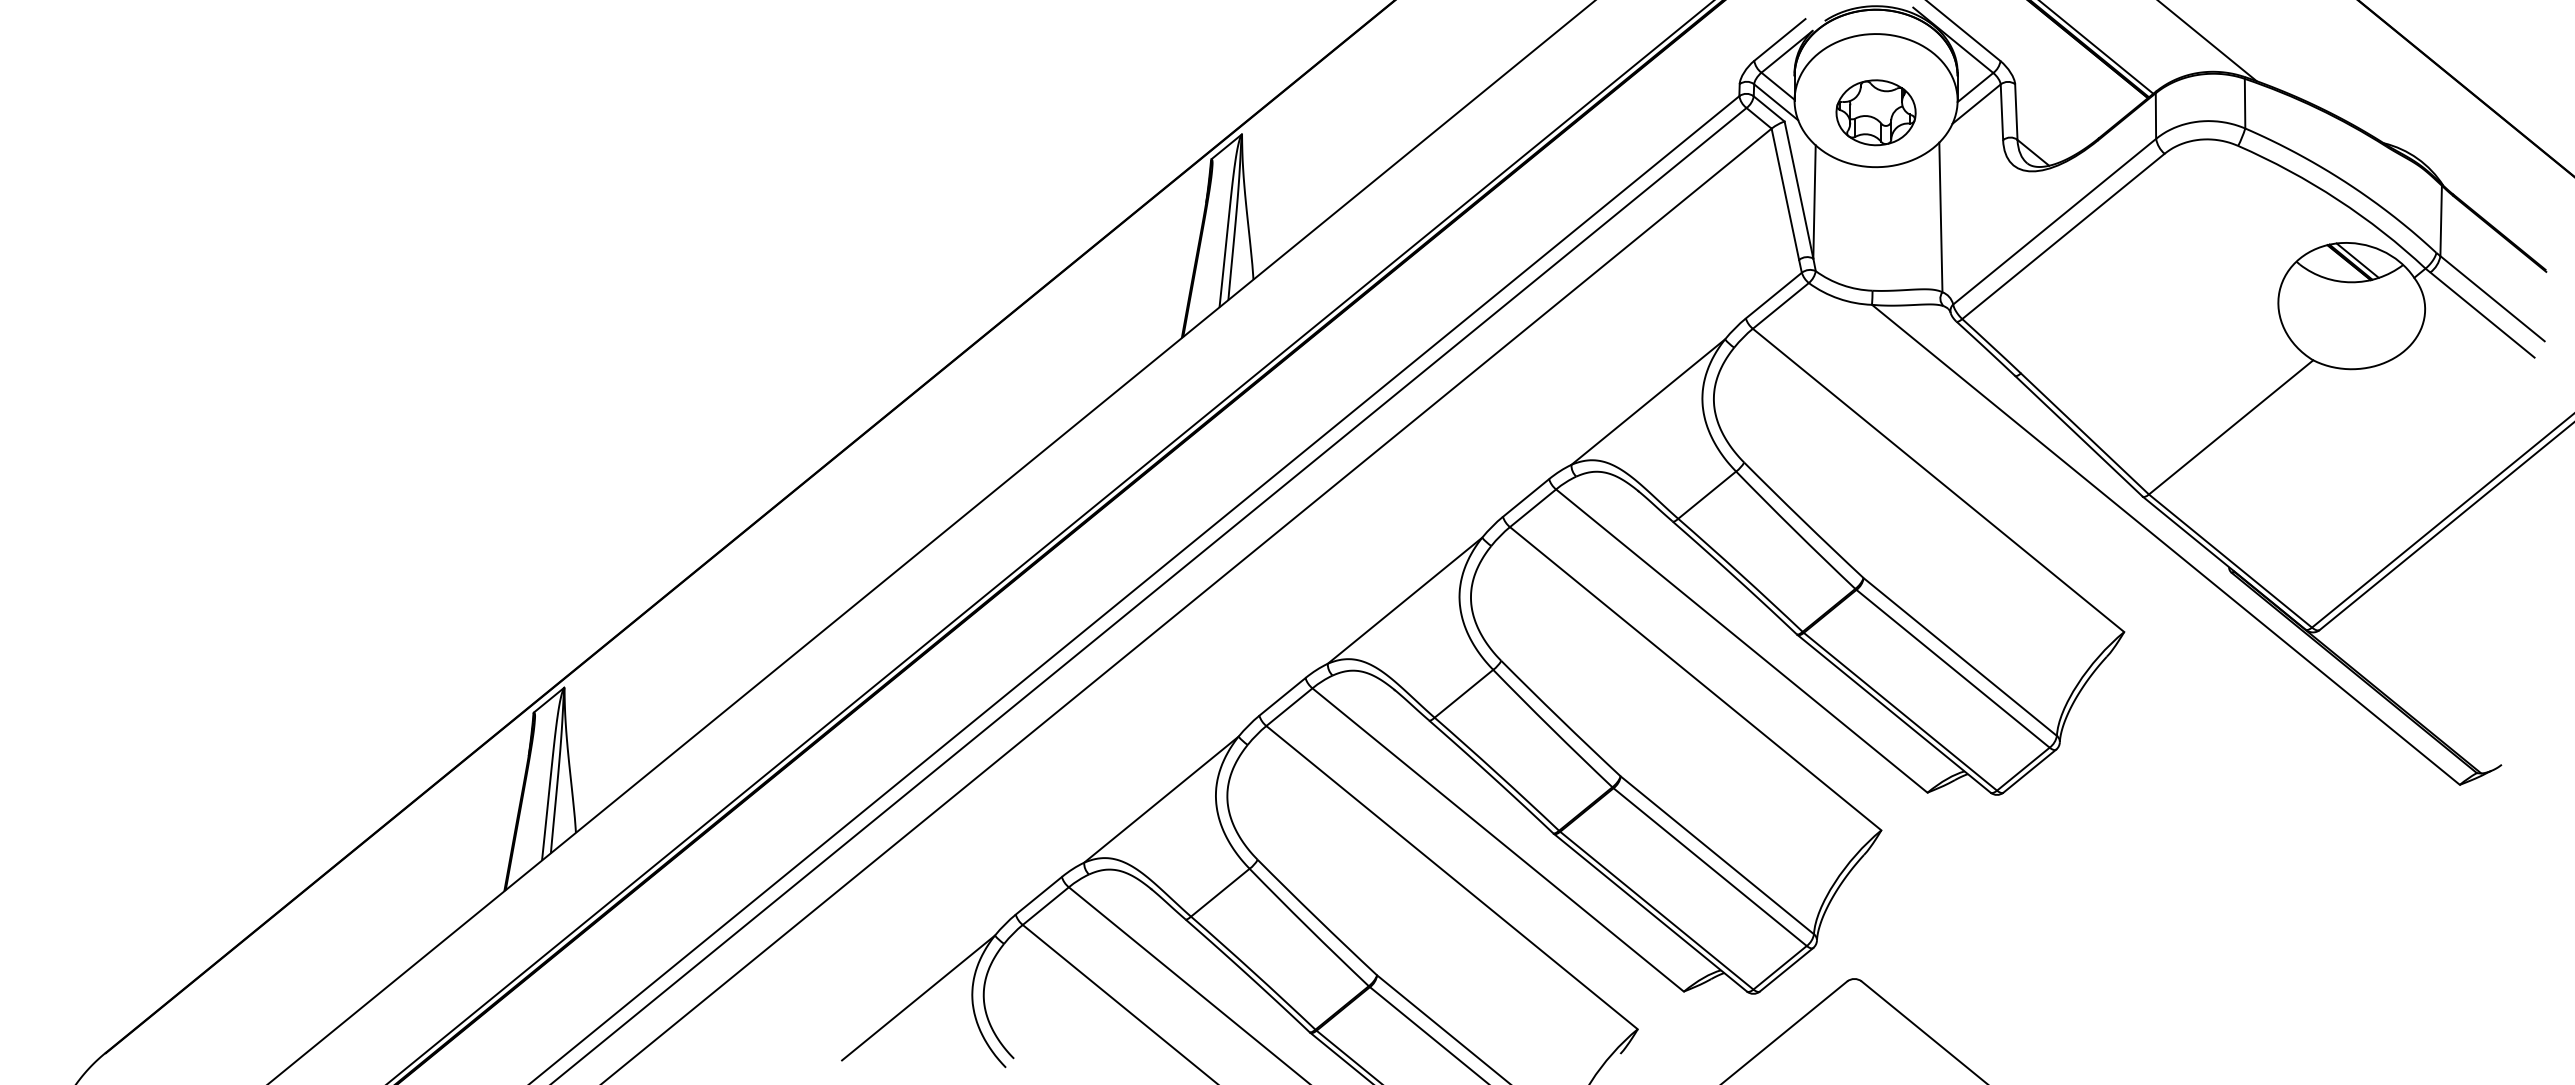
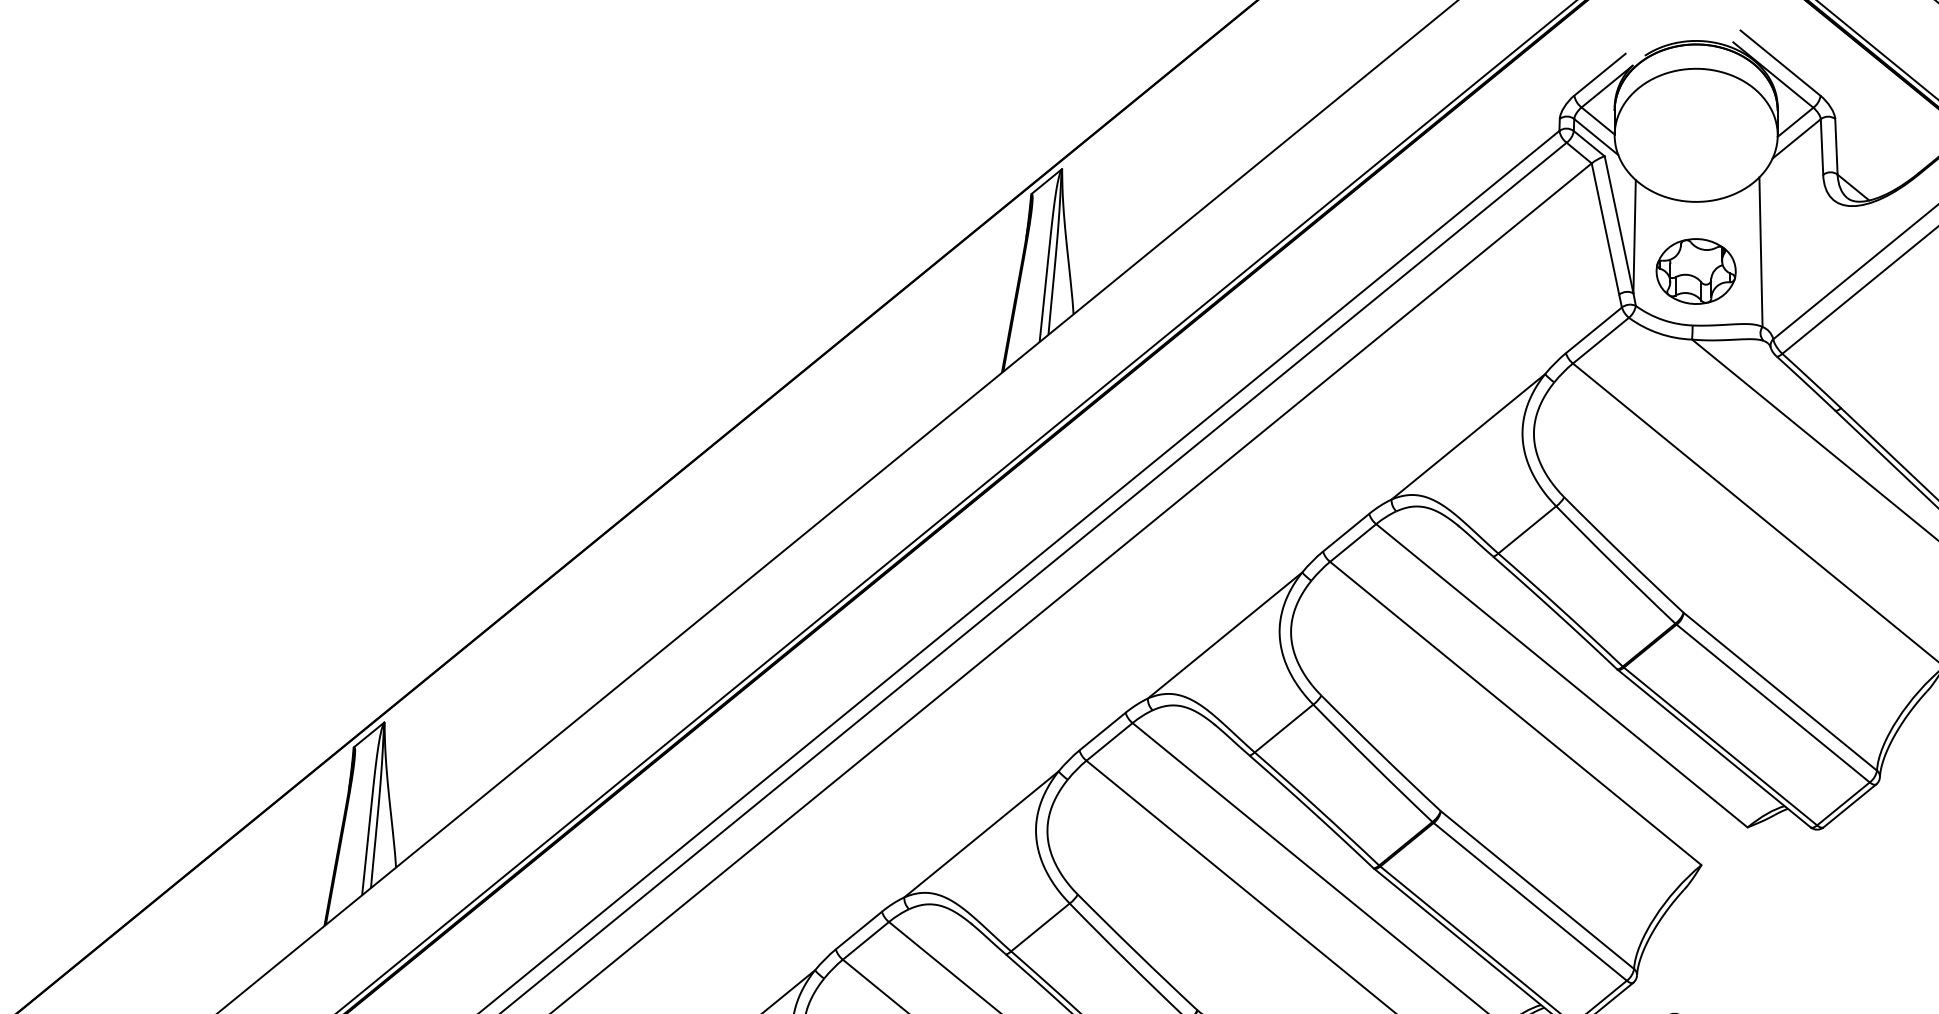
part: (1875, 112) -> (1695, 271), moved

